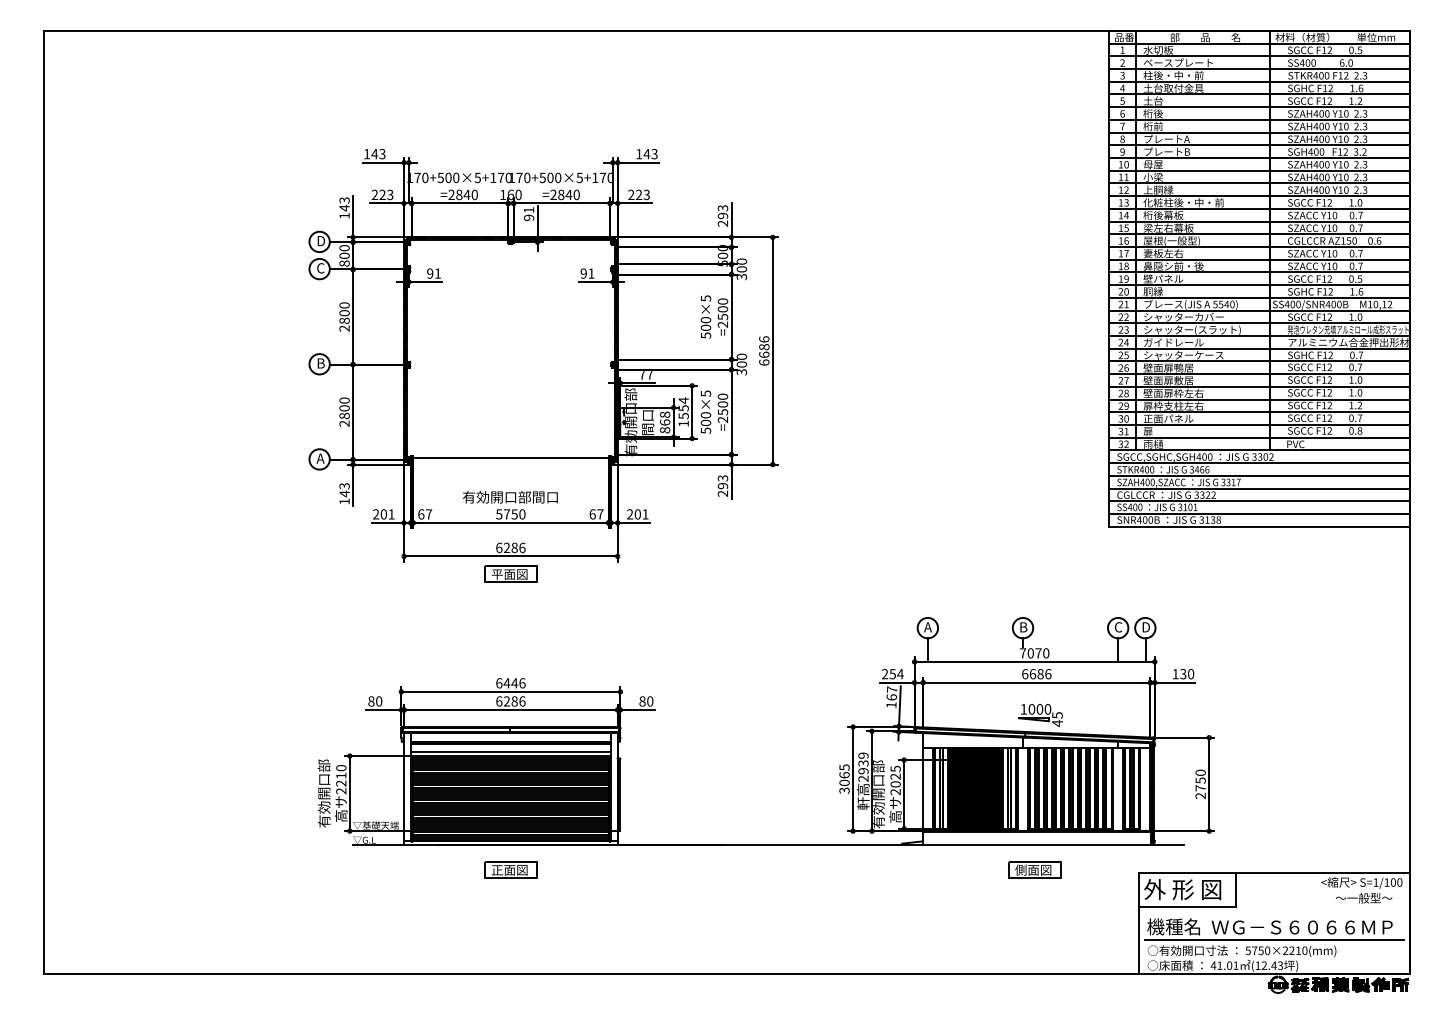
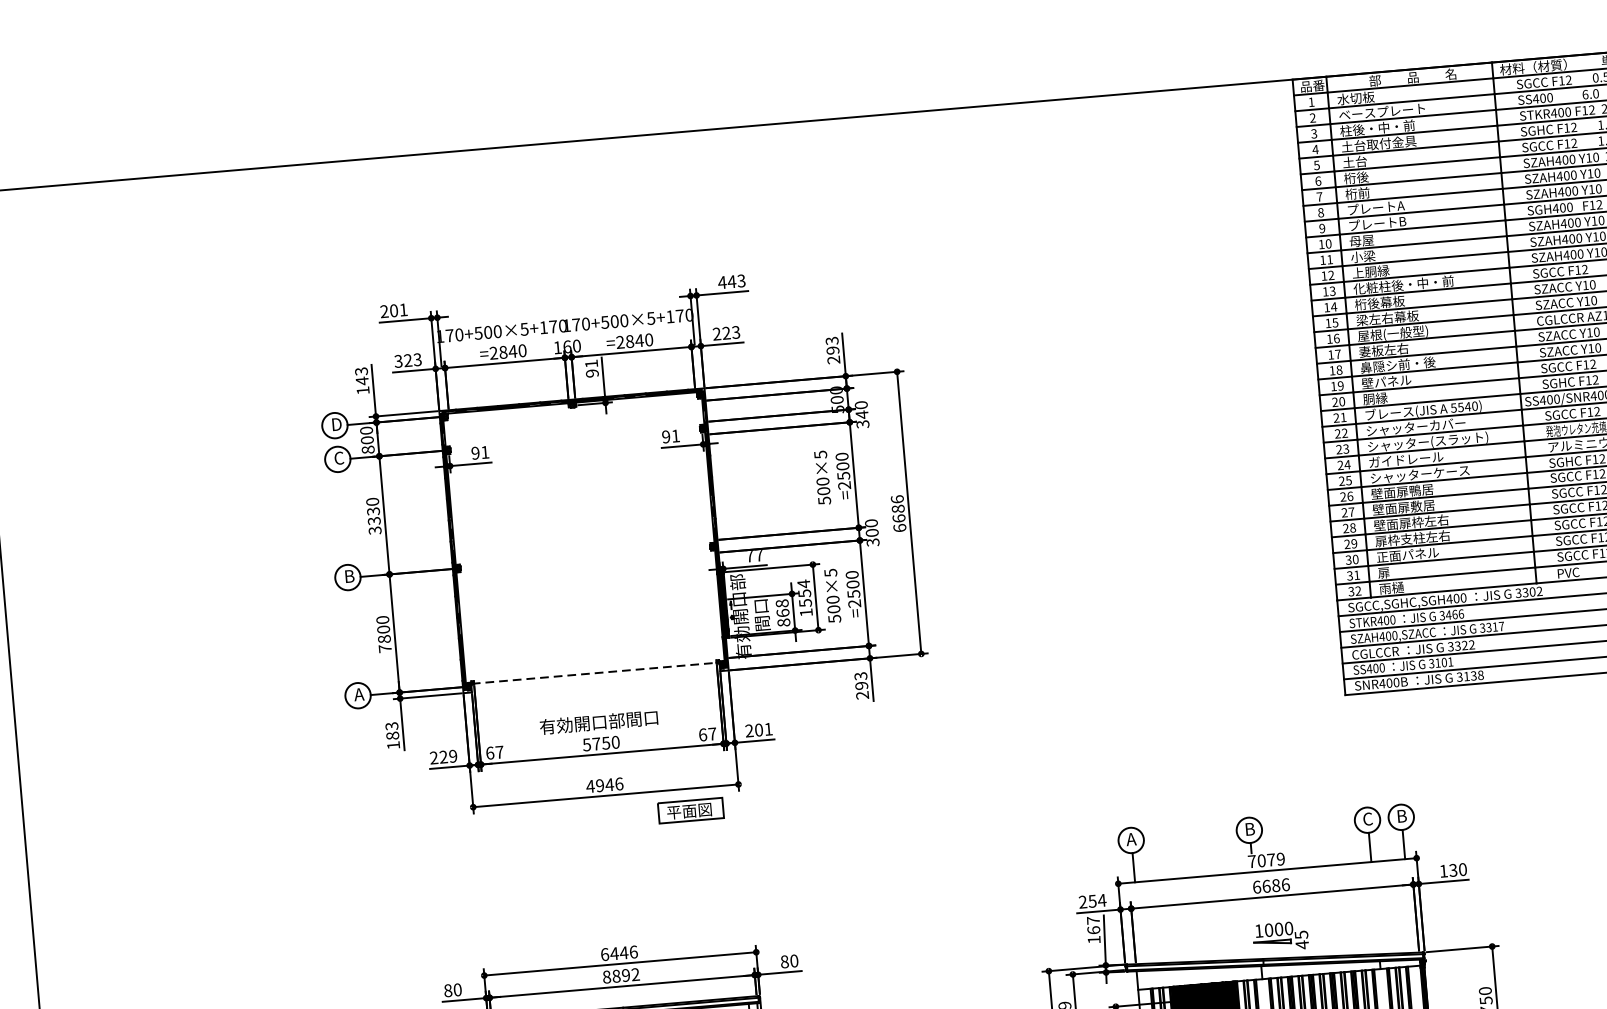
text: (374, 153) -> (393, 310), 143 -> 201
text: (638, 154) -> (721, 283), 143 -> 443
text: (374, 195) -> (398, 362), 223 -> 323
text: (741, 269) -> (861, 414), 300 -> 340
text: (344, 320) -> (374, 520), 2800 -> 3330
text: (344, 423) -> (385, 648), 2800 -> 7800
line: (510, 457) -> (594, 673), solid -> dashed
text: (344, 493) -> (392, 735), 143 -> 183
text: (387, 514) -> (448, 756), 201 -> 229
text: (506, 547) -> (599, 785), 6286 -> 4946
part: (510, 573) -> (690, 809), moved
text: (1146, 627) -> (1402, 816), D -> B
text: (1046, 653) -> (1281, 859), 7070 -> 7079
text: (510, 701) -> (620, 975), 6286 -> 8892

